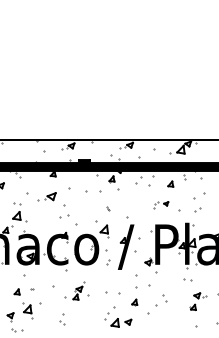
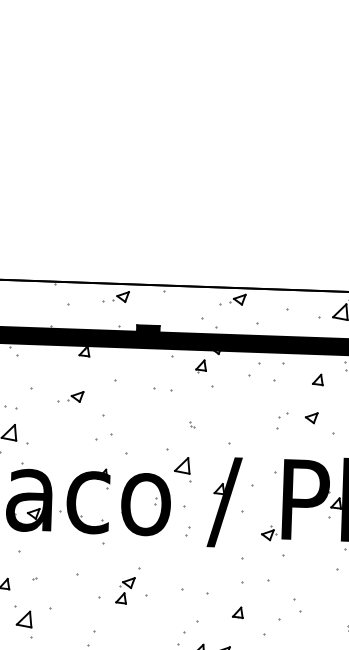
part: (92, 191) -> (161, 389), size x0.62
part: (47, 197) -> (71, 397), size x0.71
part: (161, 204) -> (298, 419), size x1.43

